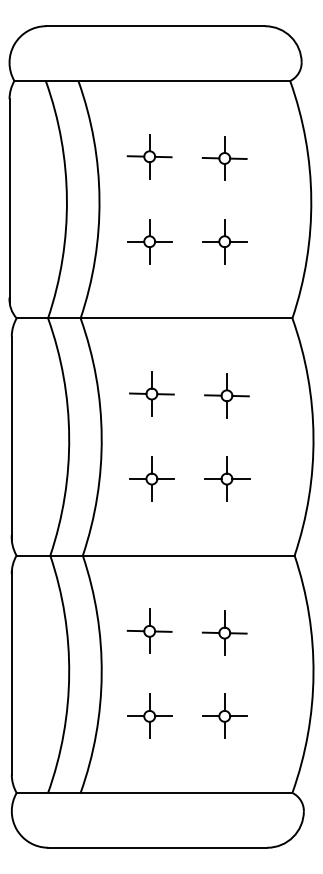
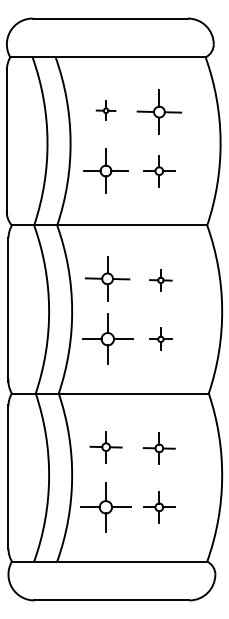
part: (148, 156) -> (105, 110), size x0.6
part: (223, 158) -> (158, 112), size x1.4
part: (150, 242) -> (106, 171), size x1.4
part: (151, 394) -> (107, 279), size x1.4
part: (226, 396) -> (160, 280), size x0.7
part: (151, 479) -> (107, 339), size x1.6
part: (226, 479) -> (160, 339), size x0.7
part: (150, 716) -> (106, 507), size x1.6

